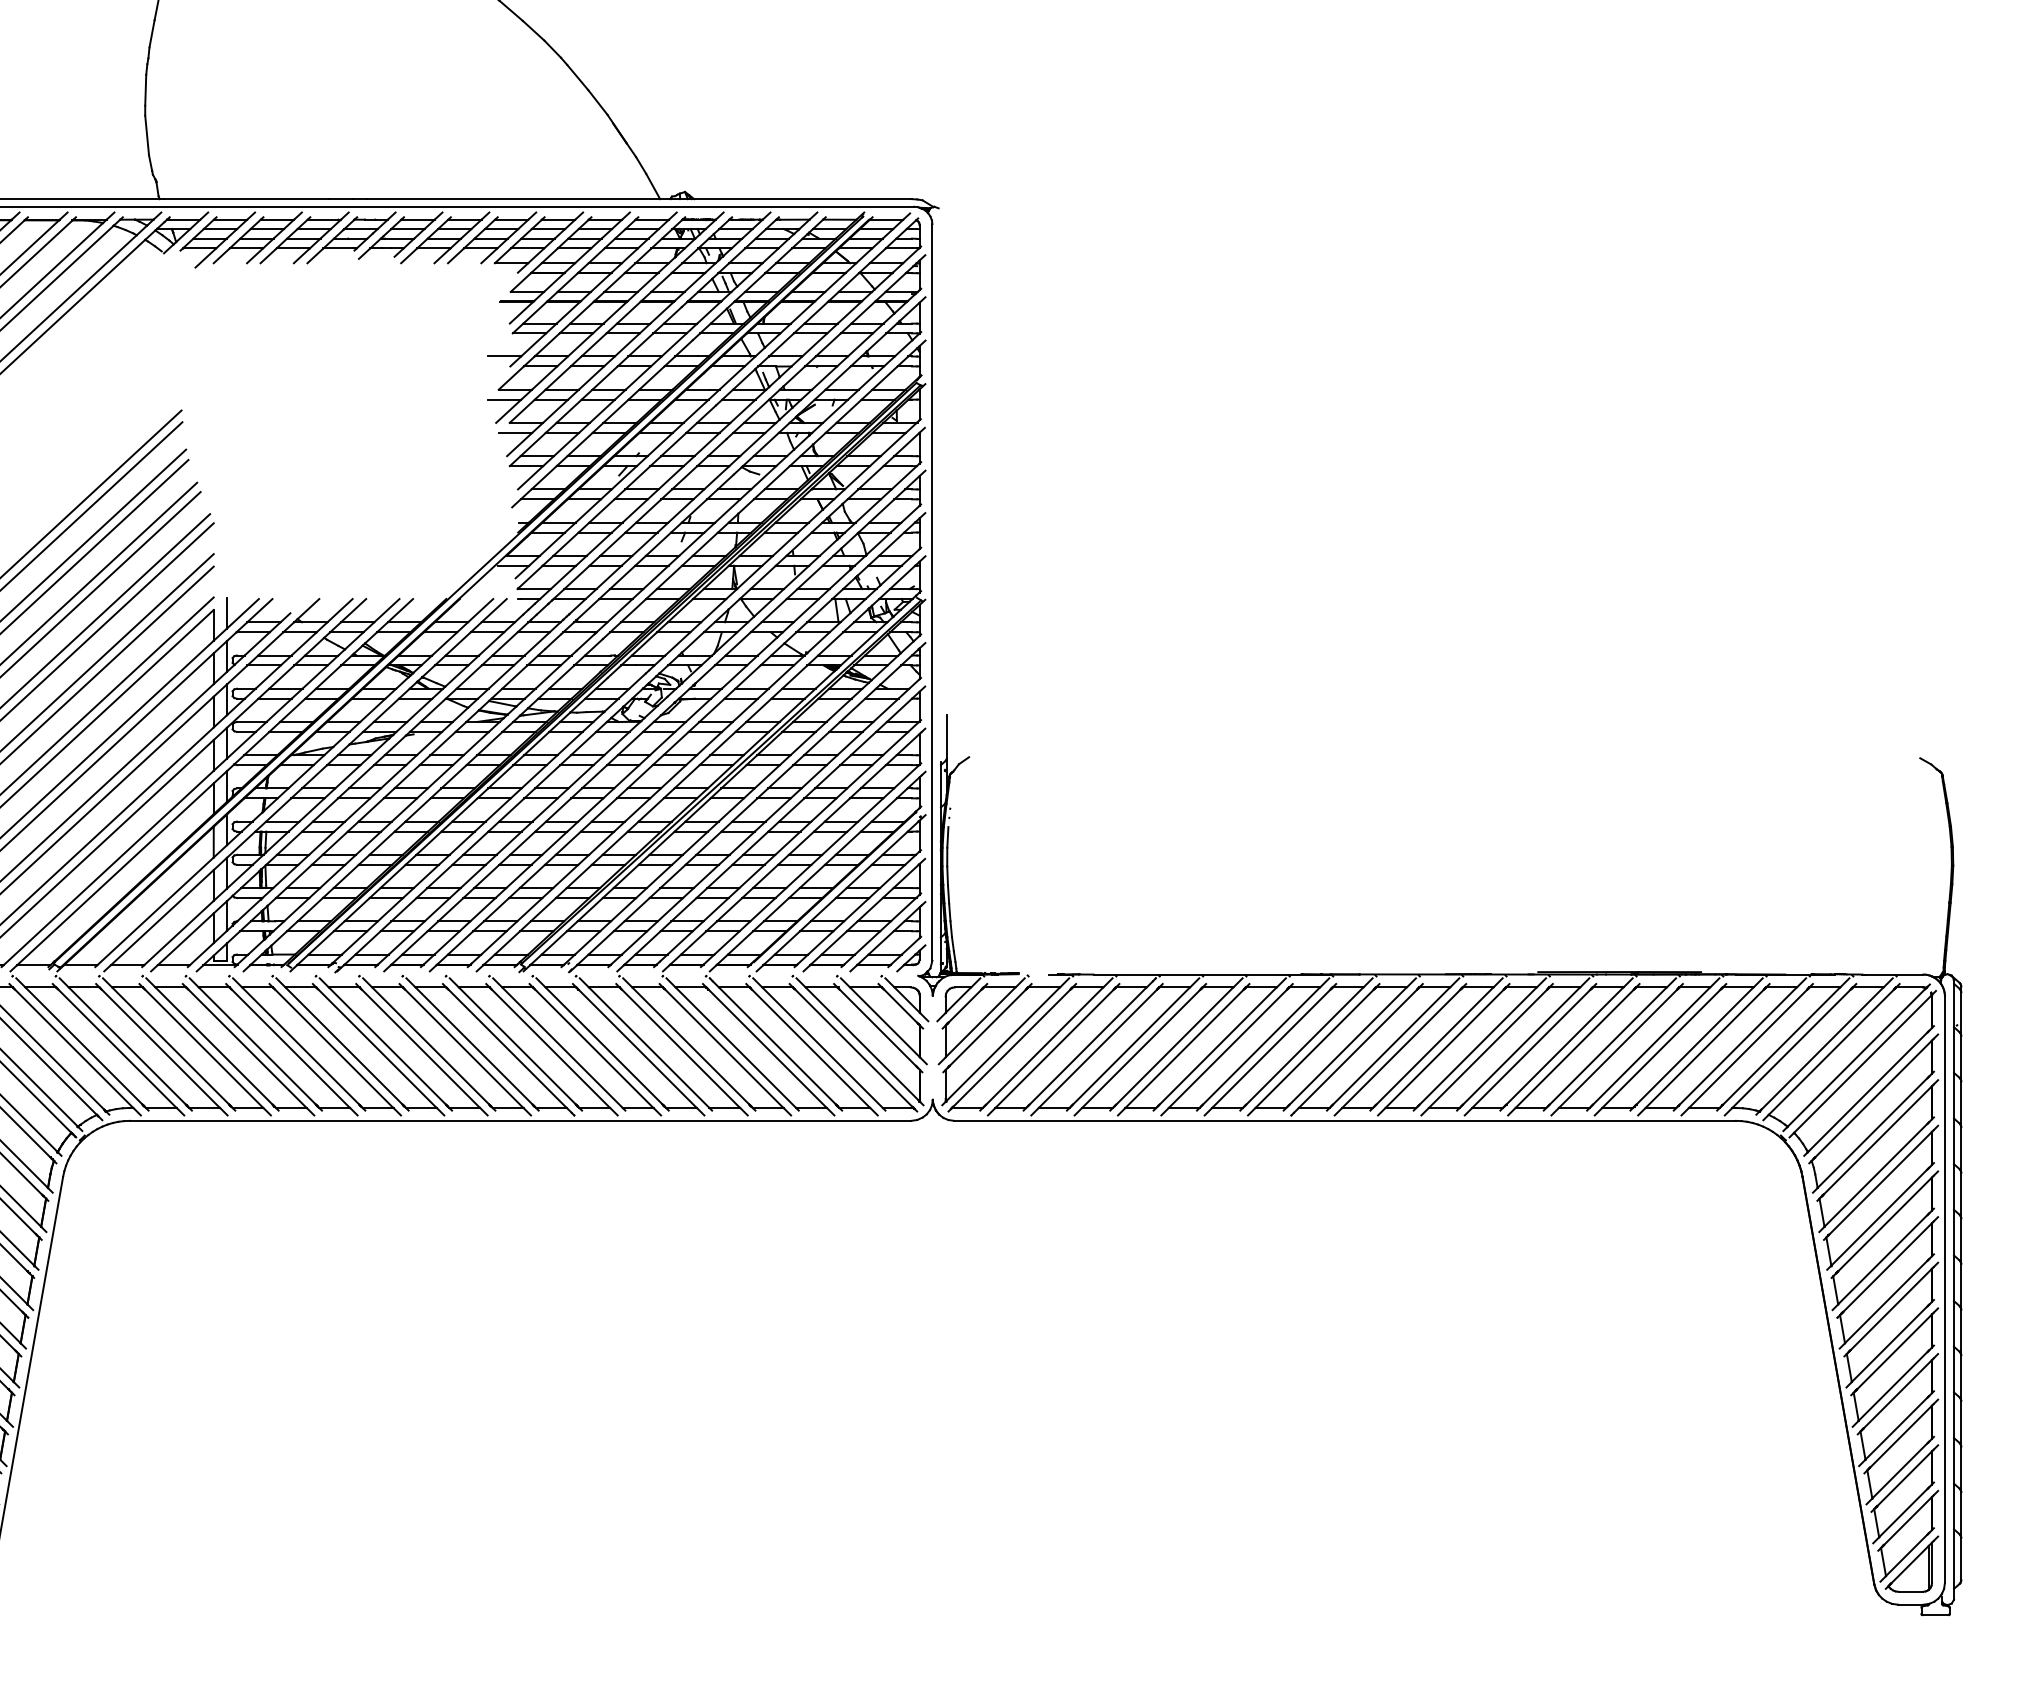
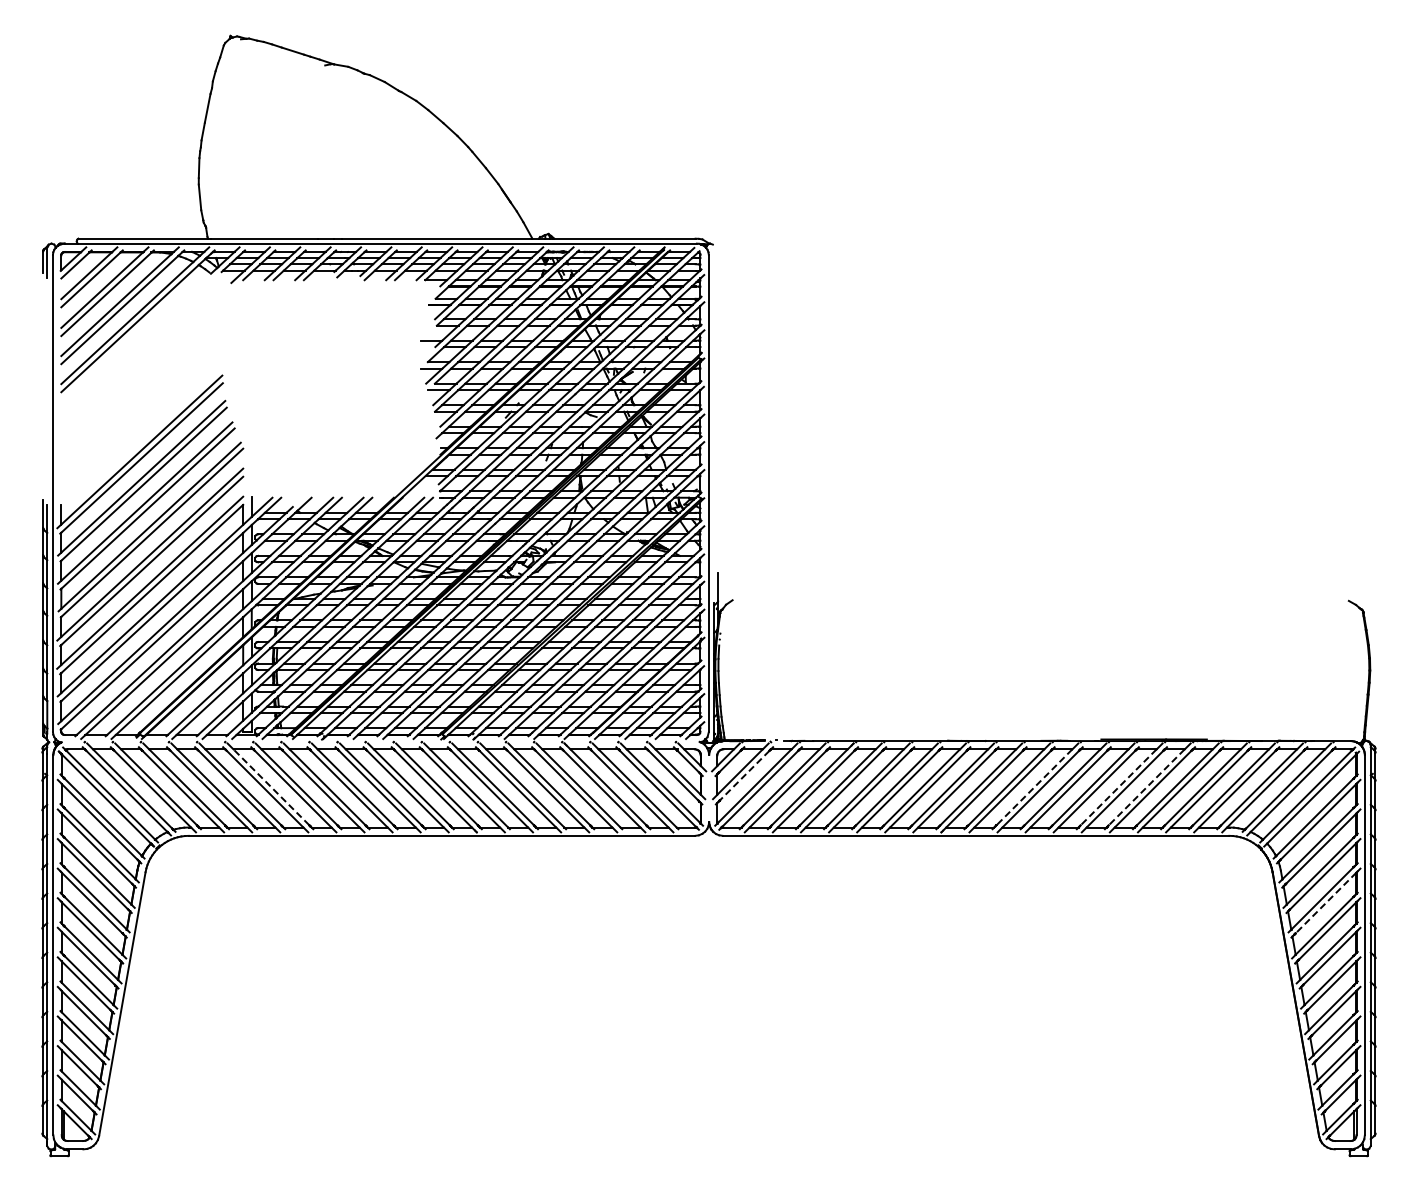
line: (987, 1027) -> (744, 775), solid -> dashed
line: (257, 1046) -> (271, 787), solid -> dashed
line: (1435, 1046) -> (1034, 787), solid -> dashed
line: (1564, 1046) -> (1118, 787), solid -> dashed
line: (1607, 1046) -> (1146, 787), solid -> dashed
line: (1885, 1225) -> (1326, 903), solid -> dashed

